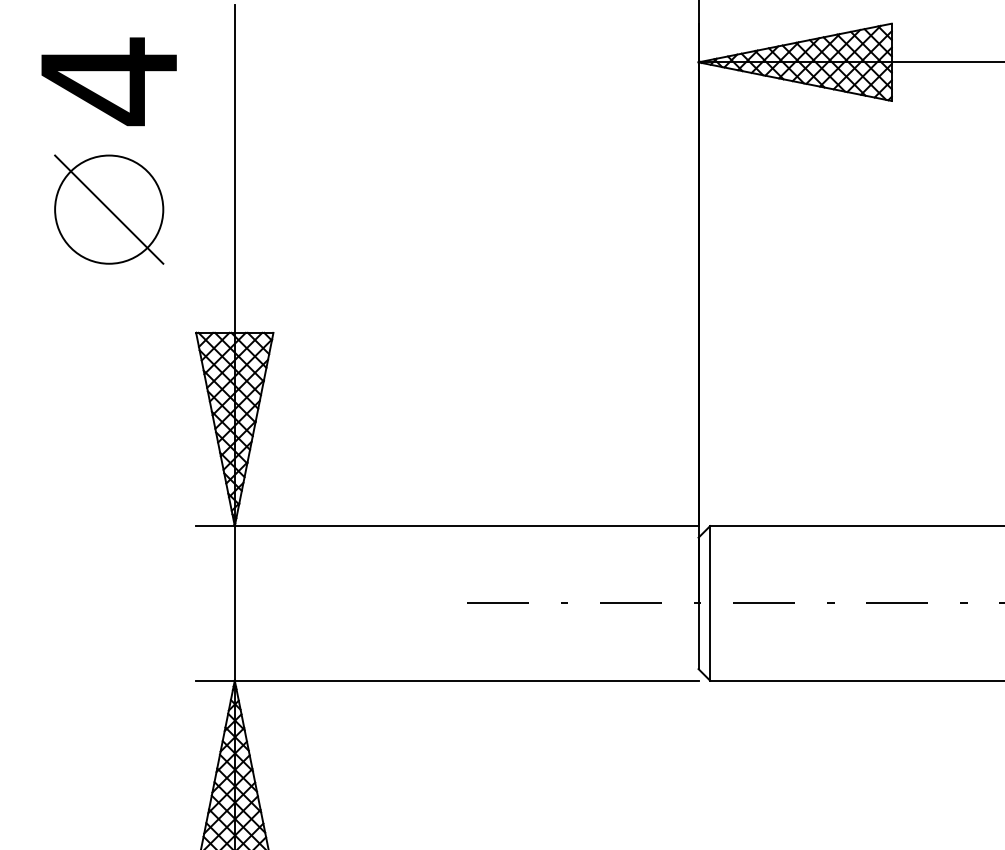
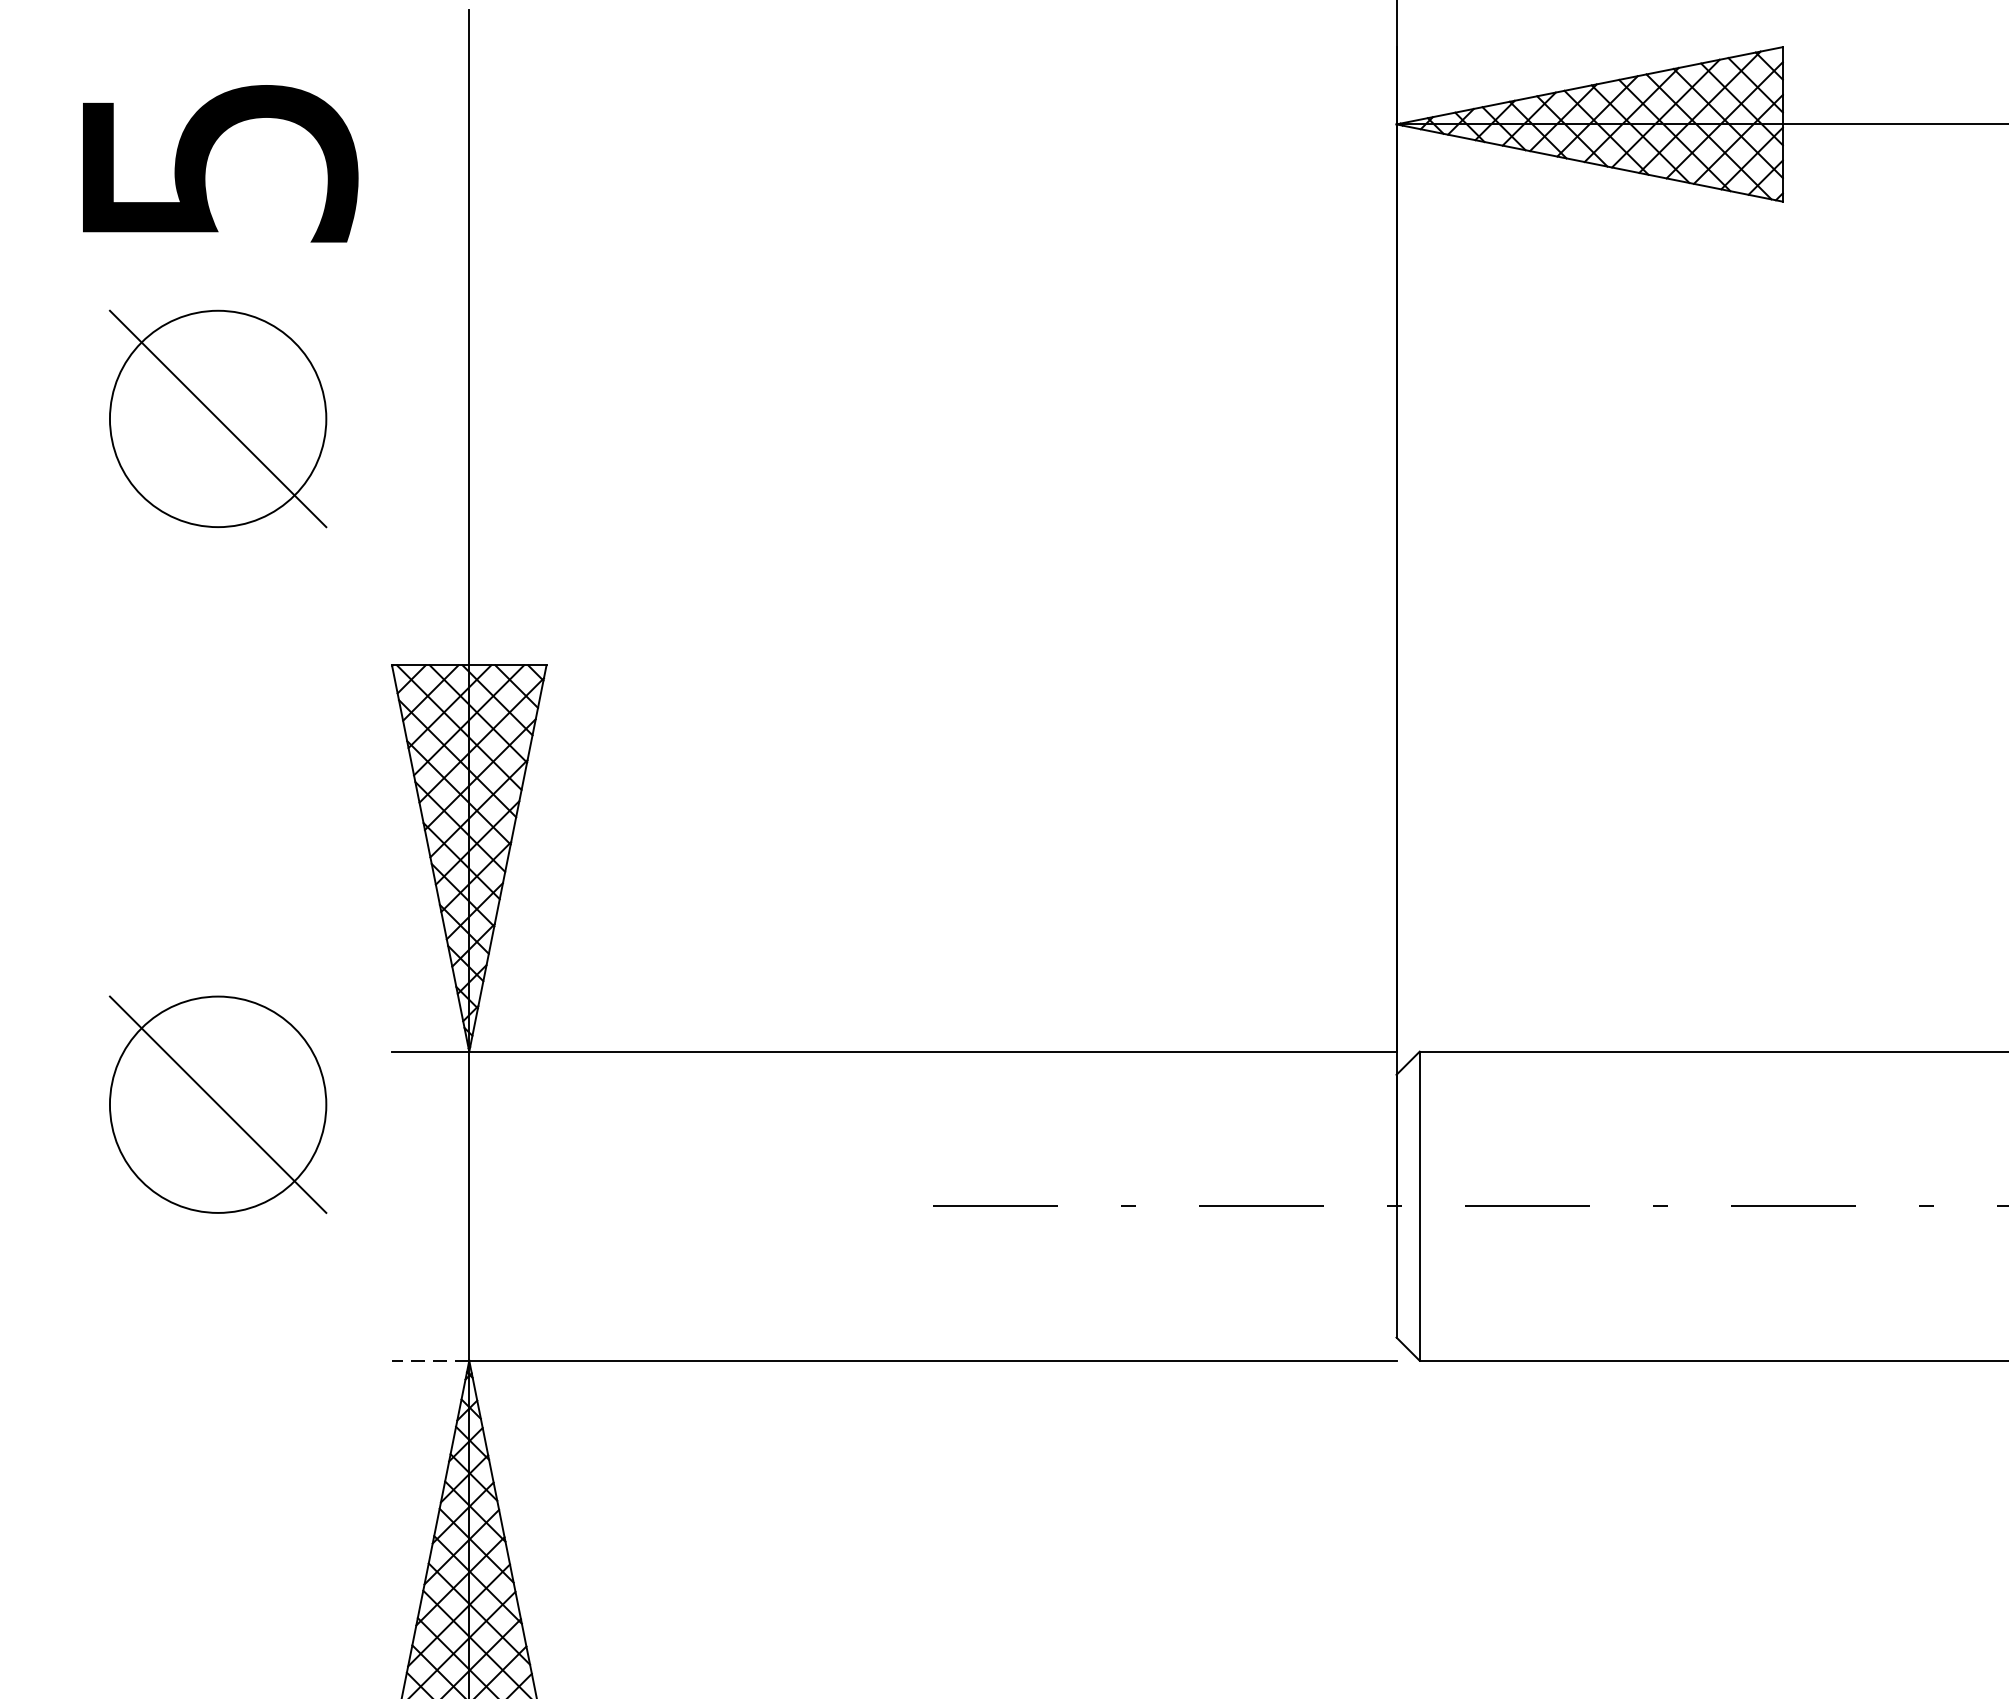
text: (110, 81) -> (220, 162), 4 -> 5
part: (109, 552) -> (218, 1104), added
line: (214, 680) -> (428, 1360), solid -> dashed

